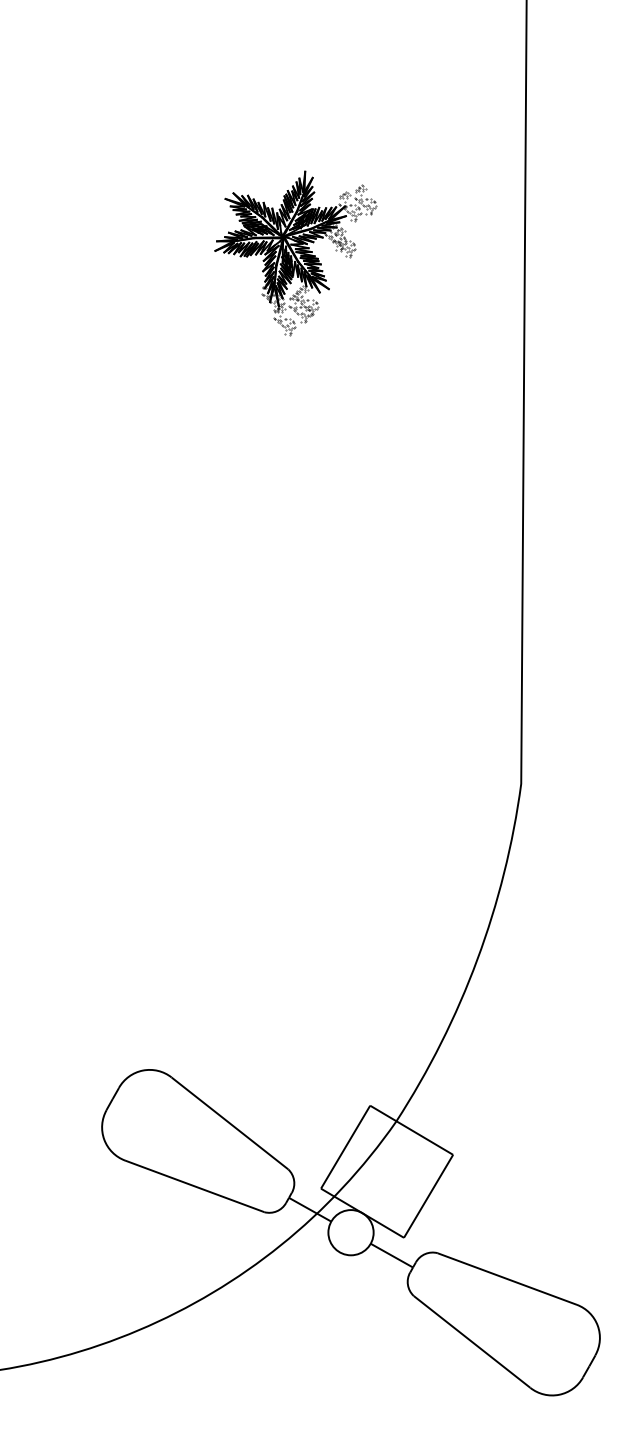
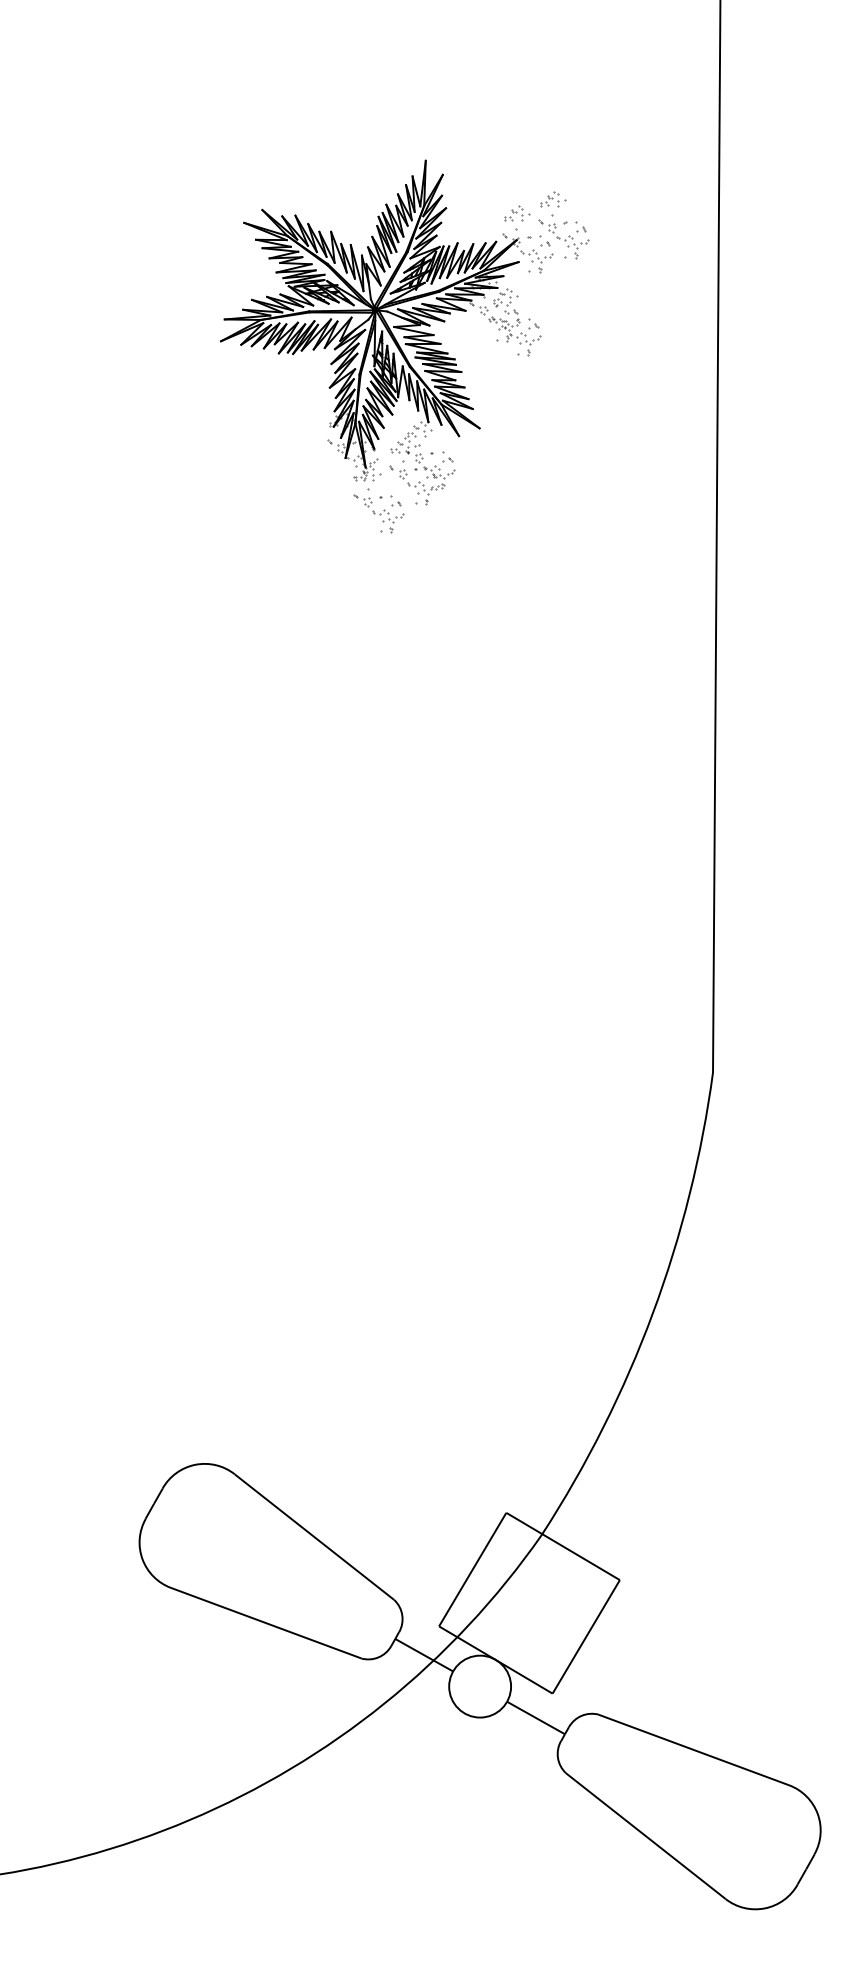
part: (295, 253) -> (404, 346), size x1.67

